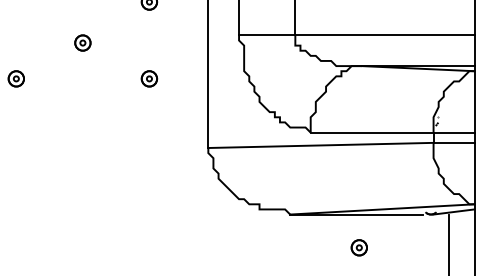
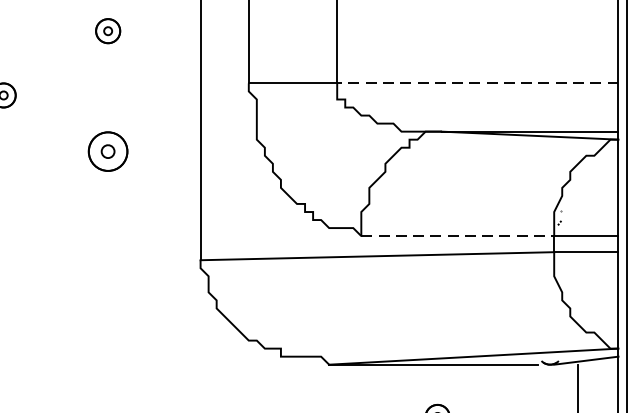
line: (384, 35) -> (477, 83), solid -> dashed
part: (149, 78) -> (108, 151), size x1.6
line: (372, 132) -> (458, 235), solid -> dashed

